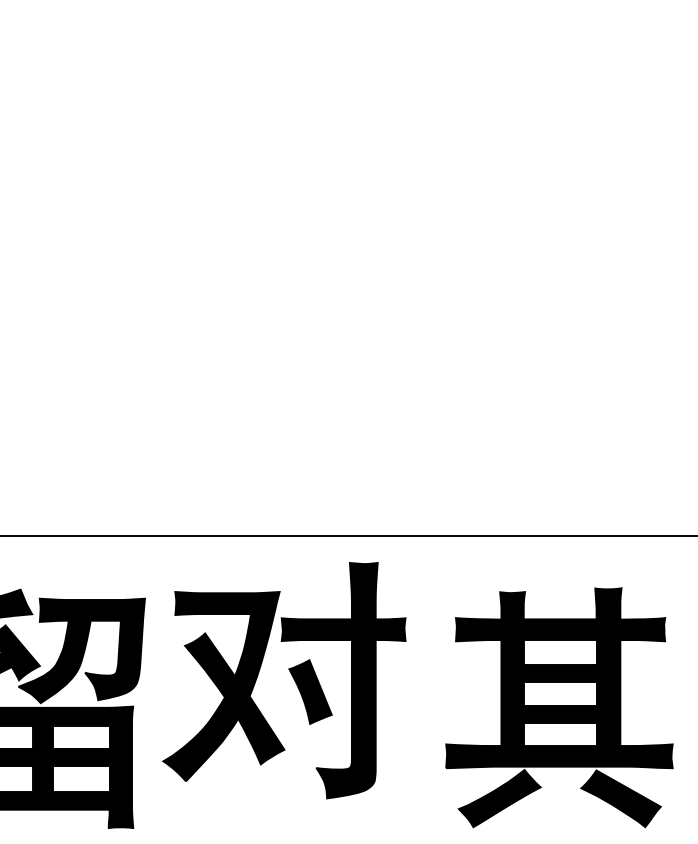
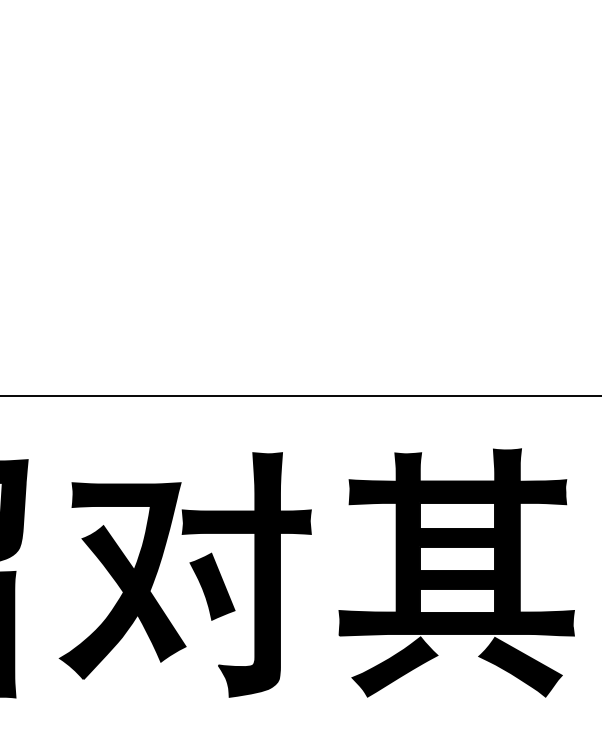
part: (292, 677) -> (193, 571), moved

